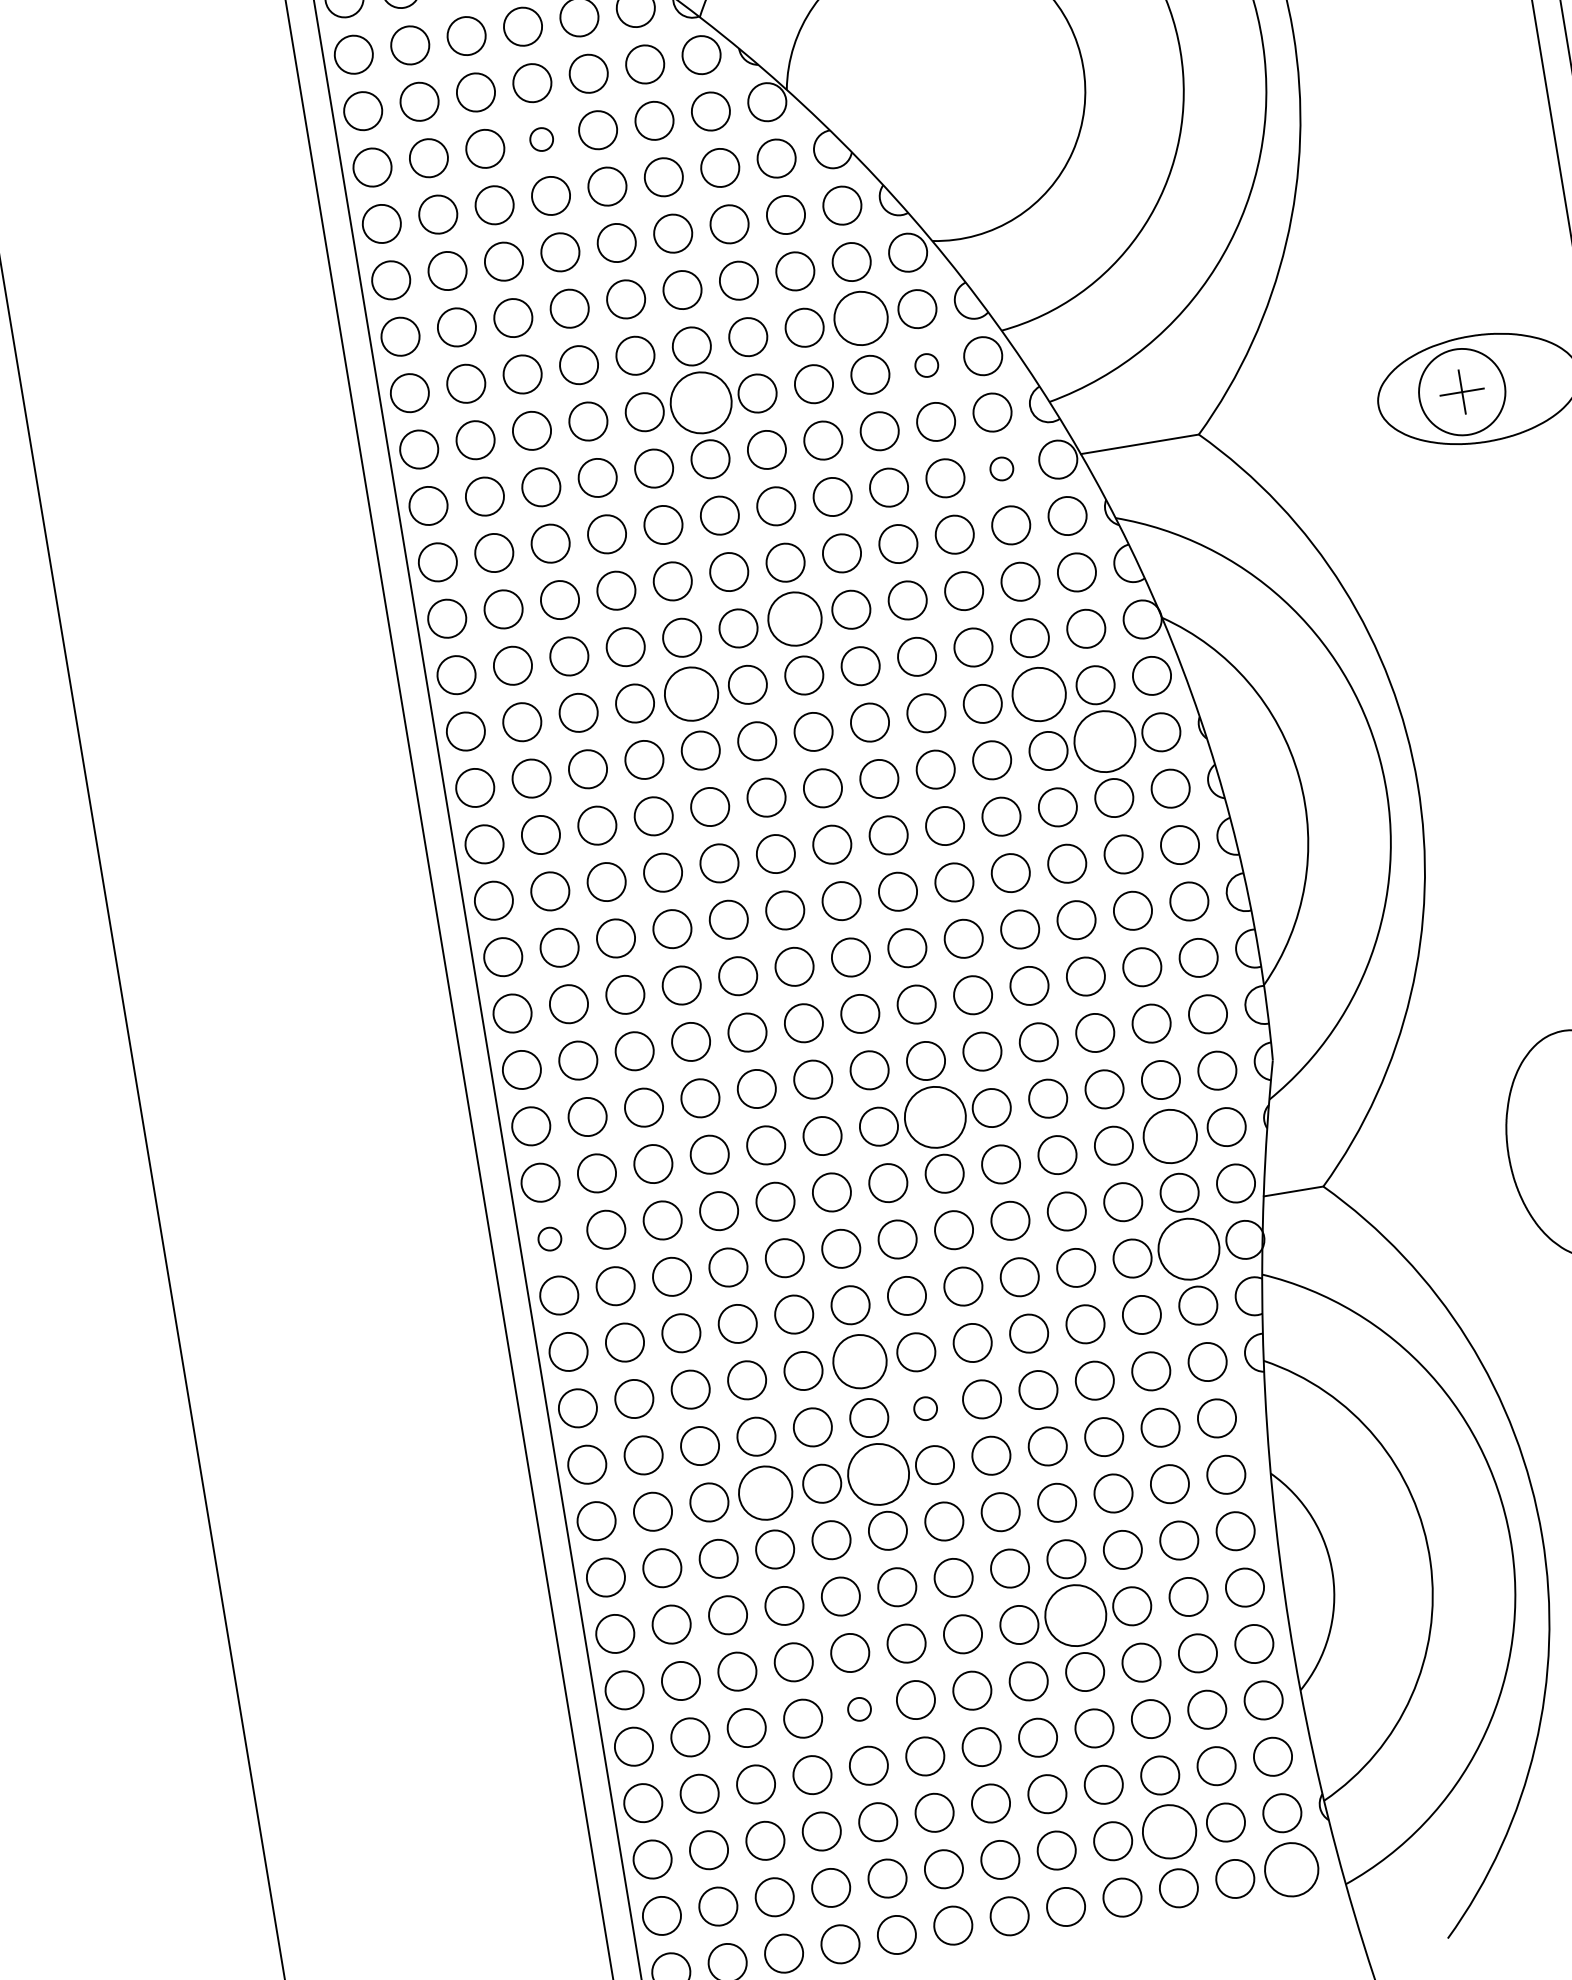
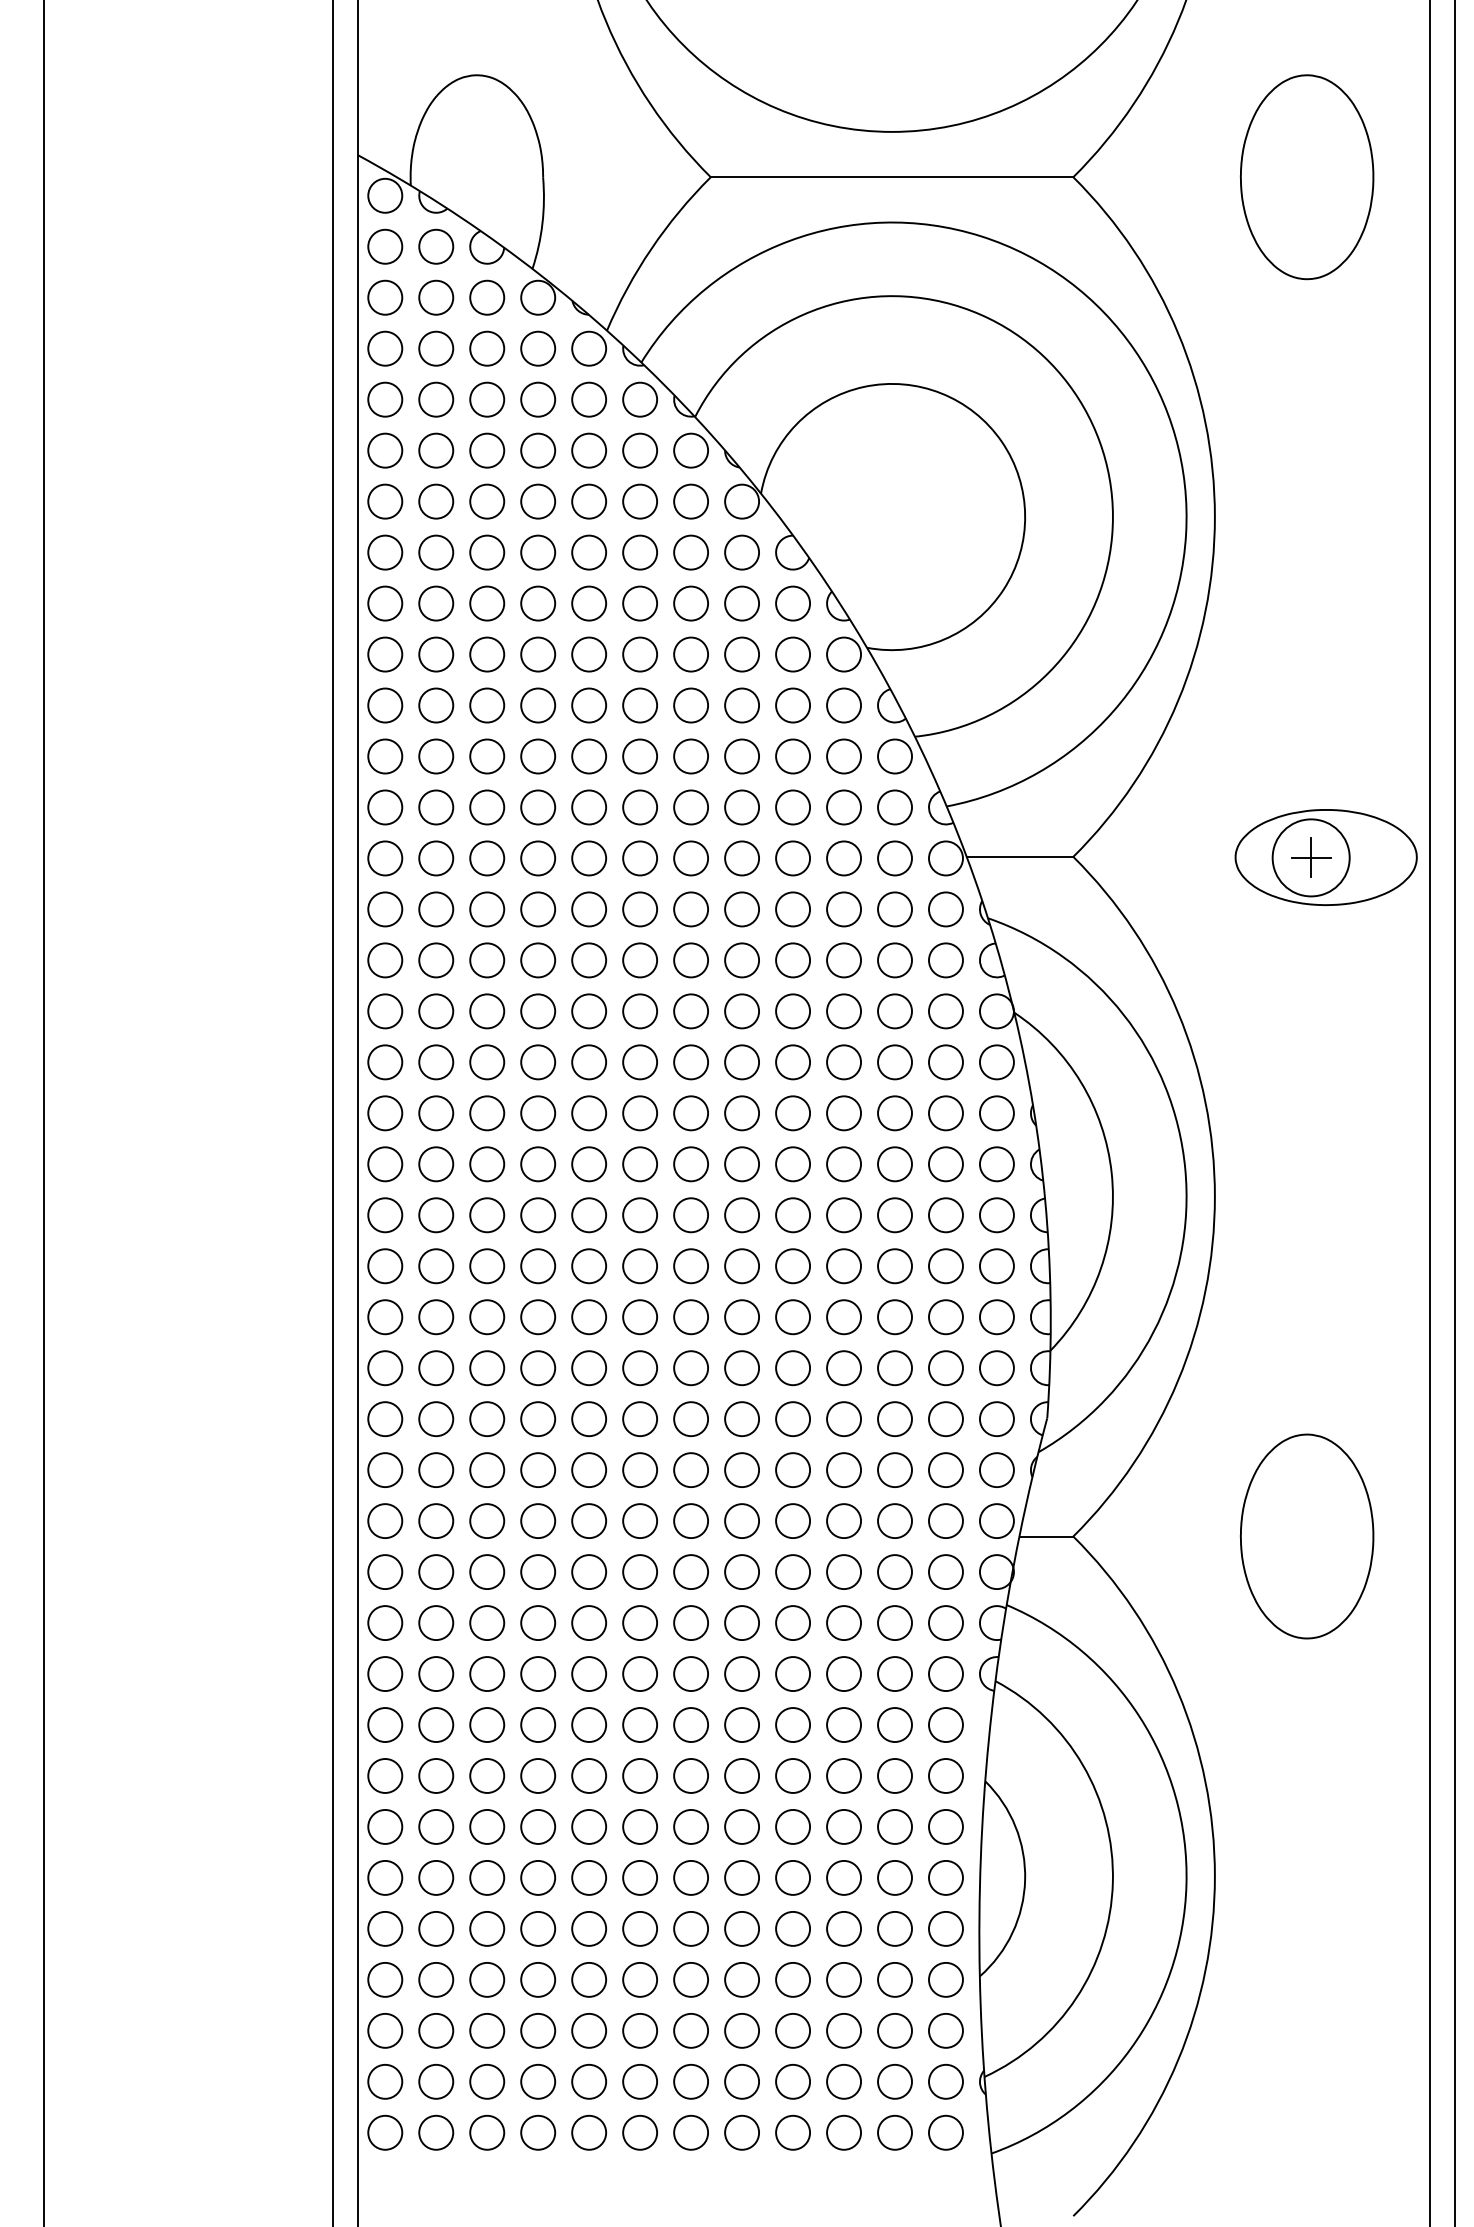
circle: (542, 139) -> (538, 501), size x1.67
circle: (860, 318) -> (792, 705), size x0.71
circle: (927, 365) -> (844, 756), size x1.67
circle: (701, 402) -> (640, 756), size x0.62
circle: (1002, 468) -> (895, 858), size x1.67
circle: (794, 619) -> (690, 960), size x0.71
circle: (690, 694) -> (588, 1011), size x0.71
circle: (1038, 694) -> (894, 1062), size x0.71
circle: (1104, 741) -> (945, 1113), size x0.62
circle: (935, 1117) -> (742, 1419), size x0.62
circle: (1169, 1135) -> (945, 1469), size x0.71
circle: (550, 1239) -> (385, 1470), size x1.67
circle: (1188, 1249) -> (945, 1572), size x0.62
circle: (859, 1361) -> (639, 1622), size x0.71
circle: (926, 1409) -> (691, 1674), size x1.67
circle: (879, 1474) -> (640, 1725), size x0.62
circle: (766, 1492) -> (538, 1724), size x0.71
circle: (1076, 1615) -> (793, 1877), size x0.62
circle: (859, 1708) -> (589, 1928), size x1.67
circle: (1168, 1831) -> (843, 2081), size x0.71
circle: (1291, 1869) -> (945, 2132), size x0.71

